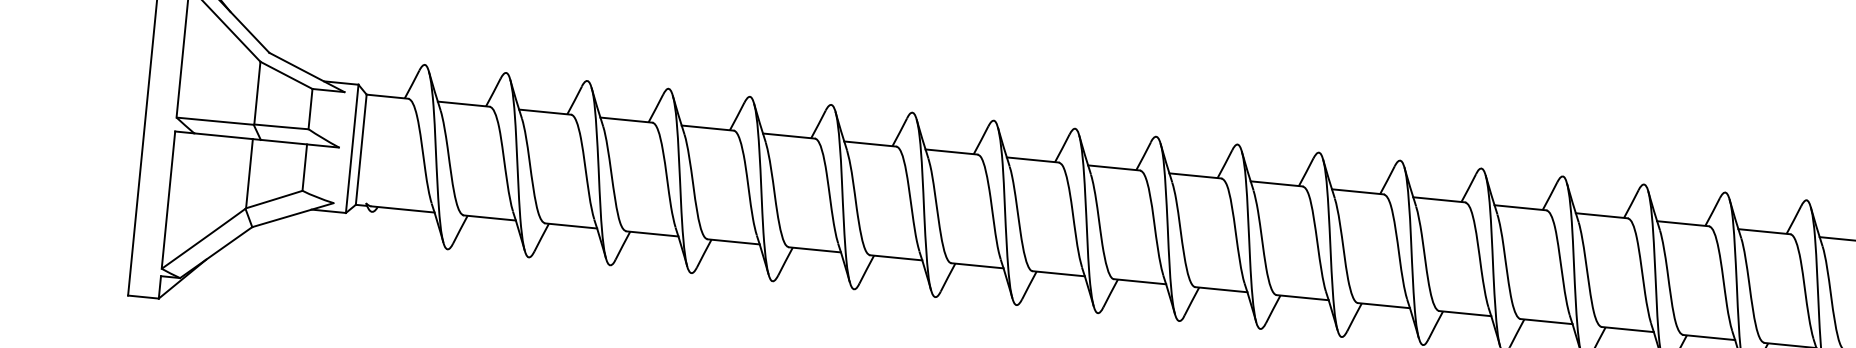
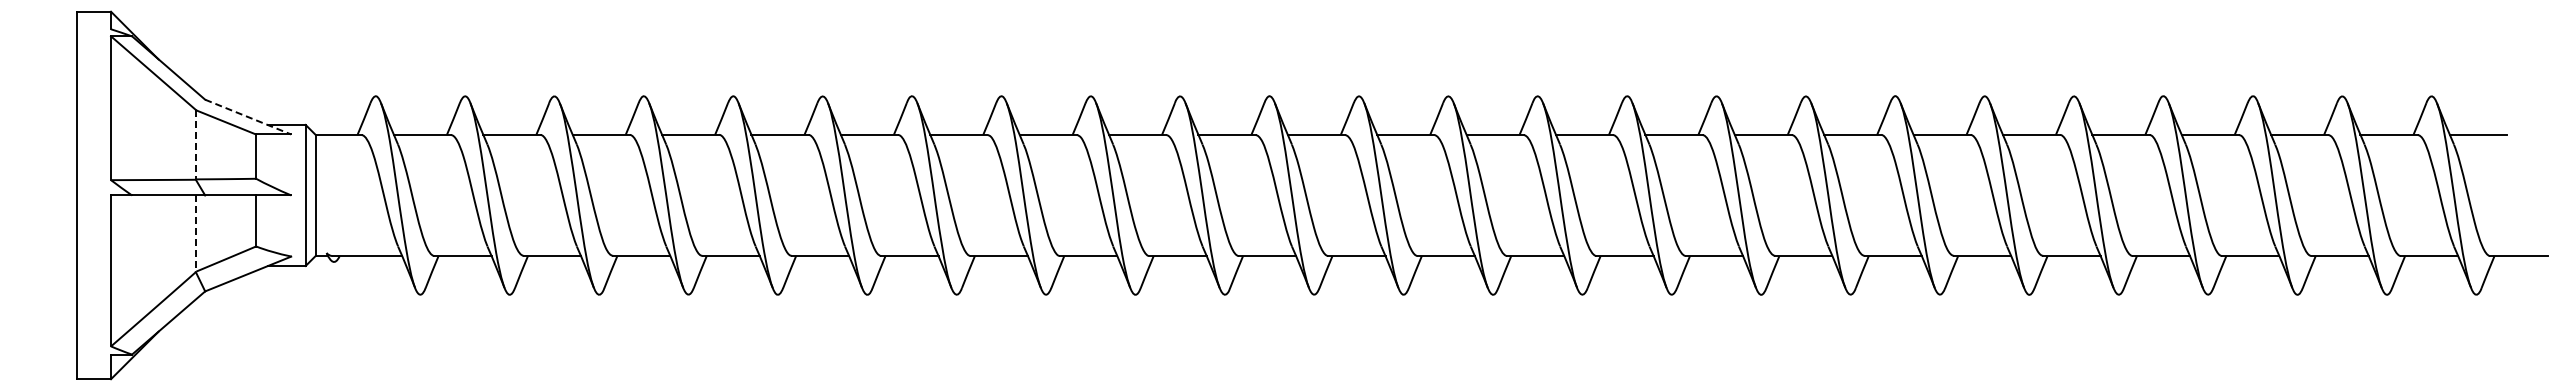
line: (307, 72) -> (248, 117), solid -> dashed
line: (257, 93) -> (196, 145), solid -> dashed
line: (249, 174) -> (196, 234), solid -> dashed

